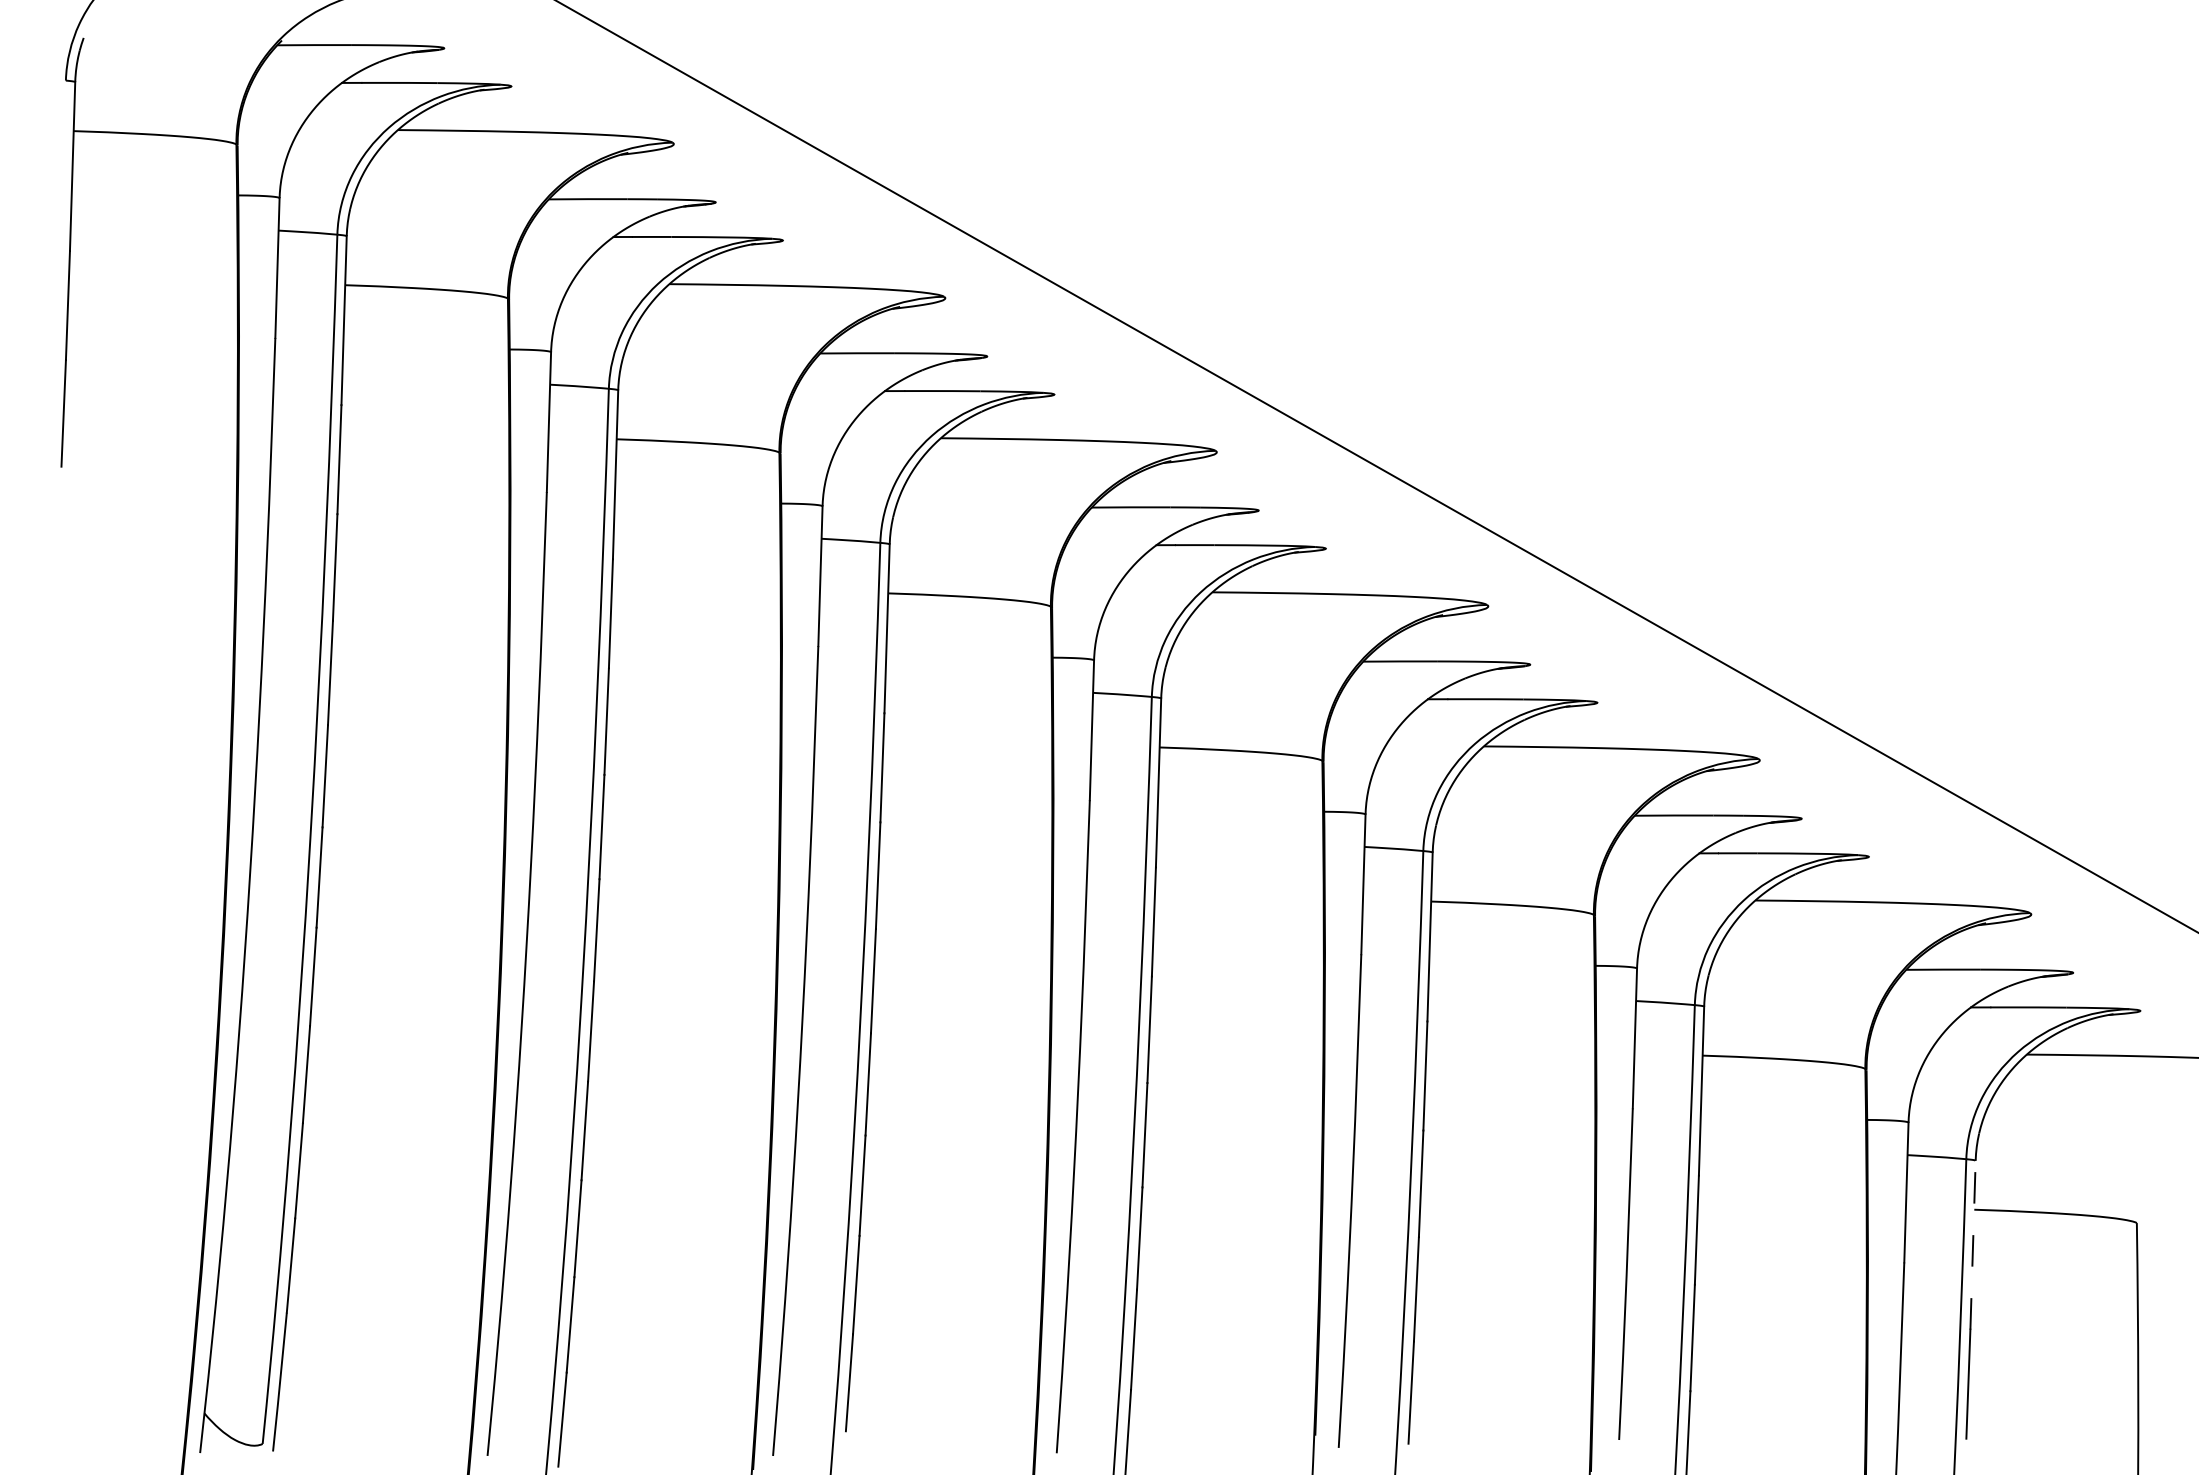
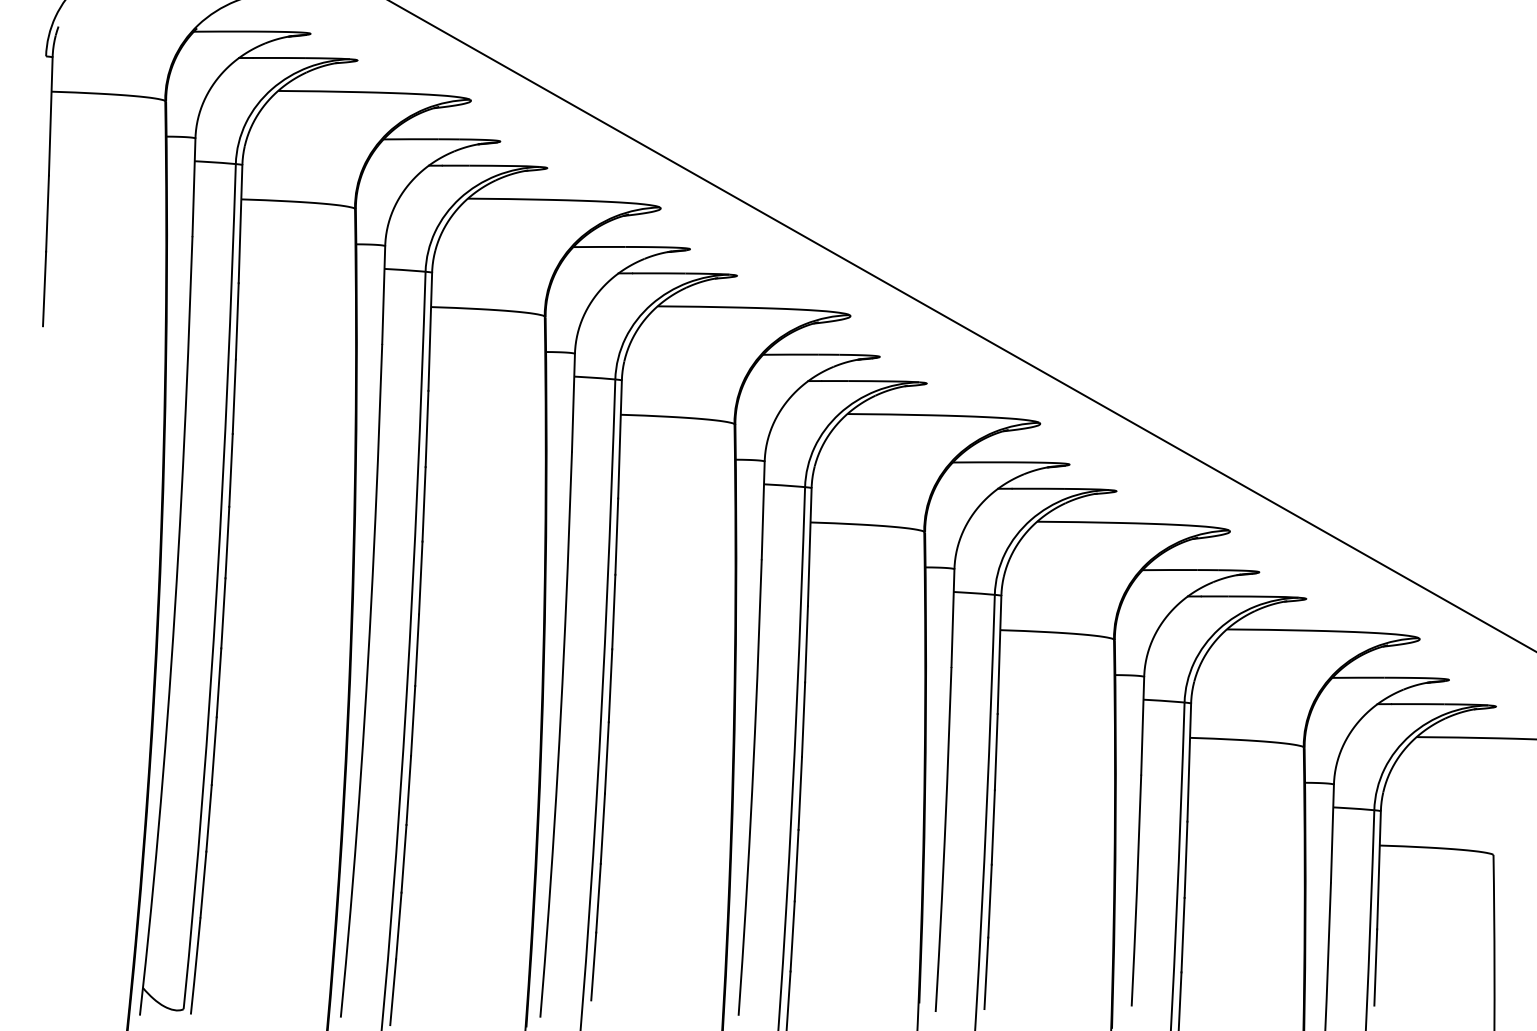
line: (1973, 1244) -> (1379, 869), dashed -> solid

